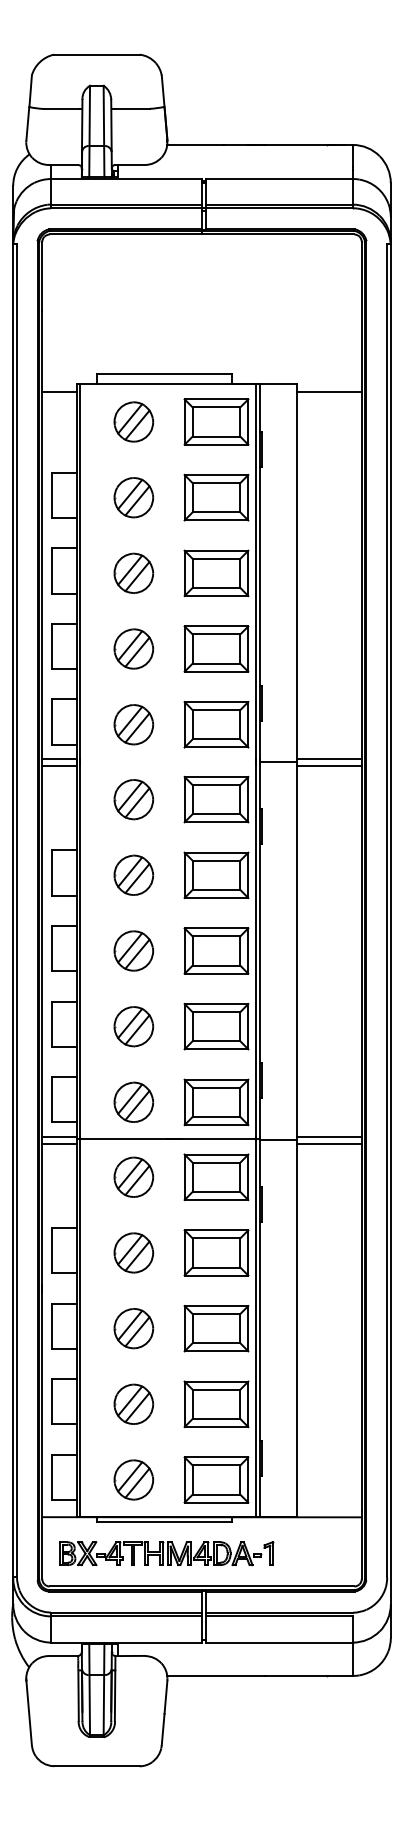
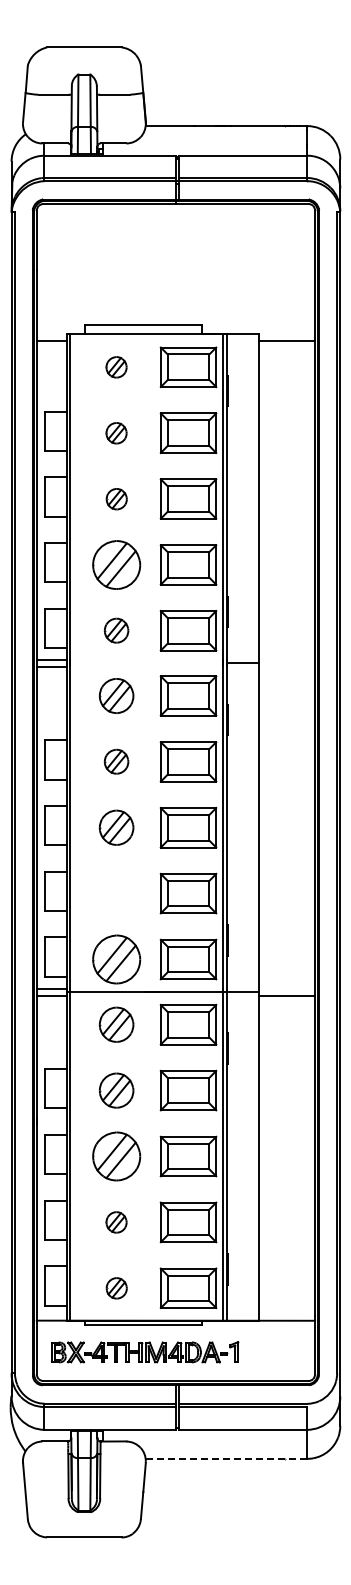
part: (133, 422) -> (116, 367), size x0.6
part: (133, 498) -> (116, 433), size x0.6
part: (133, 573) -> (116, 499), size x0.6
part: (133, 648) -> (116, 564), size x1.4
part: (133, 724) -> (116, 630), size x0.7
line: (329, 758) -> (286, 660), removed
line: (329, 766) -> (286, 667), removed
part: (133, 874) -> (116, 761), size x0.7
part: (133, 1026) -> (116, 893), removed
part: (133, 1102) -> (116, 959), size x1.4
line: (329, 1136) -> (286, 989), removed
part: (133, 1328) -> (116, 1156), size x1.4
part: (133, 1404) -> (116, 1222), size x0.6
part: (133, 1480) -> (116, 1288), size x0.6
line: (260, 1675) -> (226, 1458), solid -> dashed

